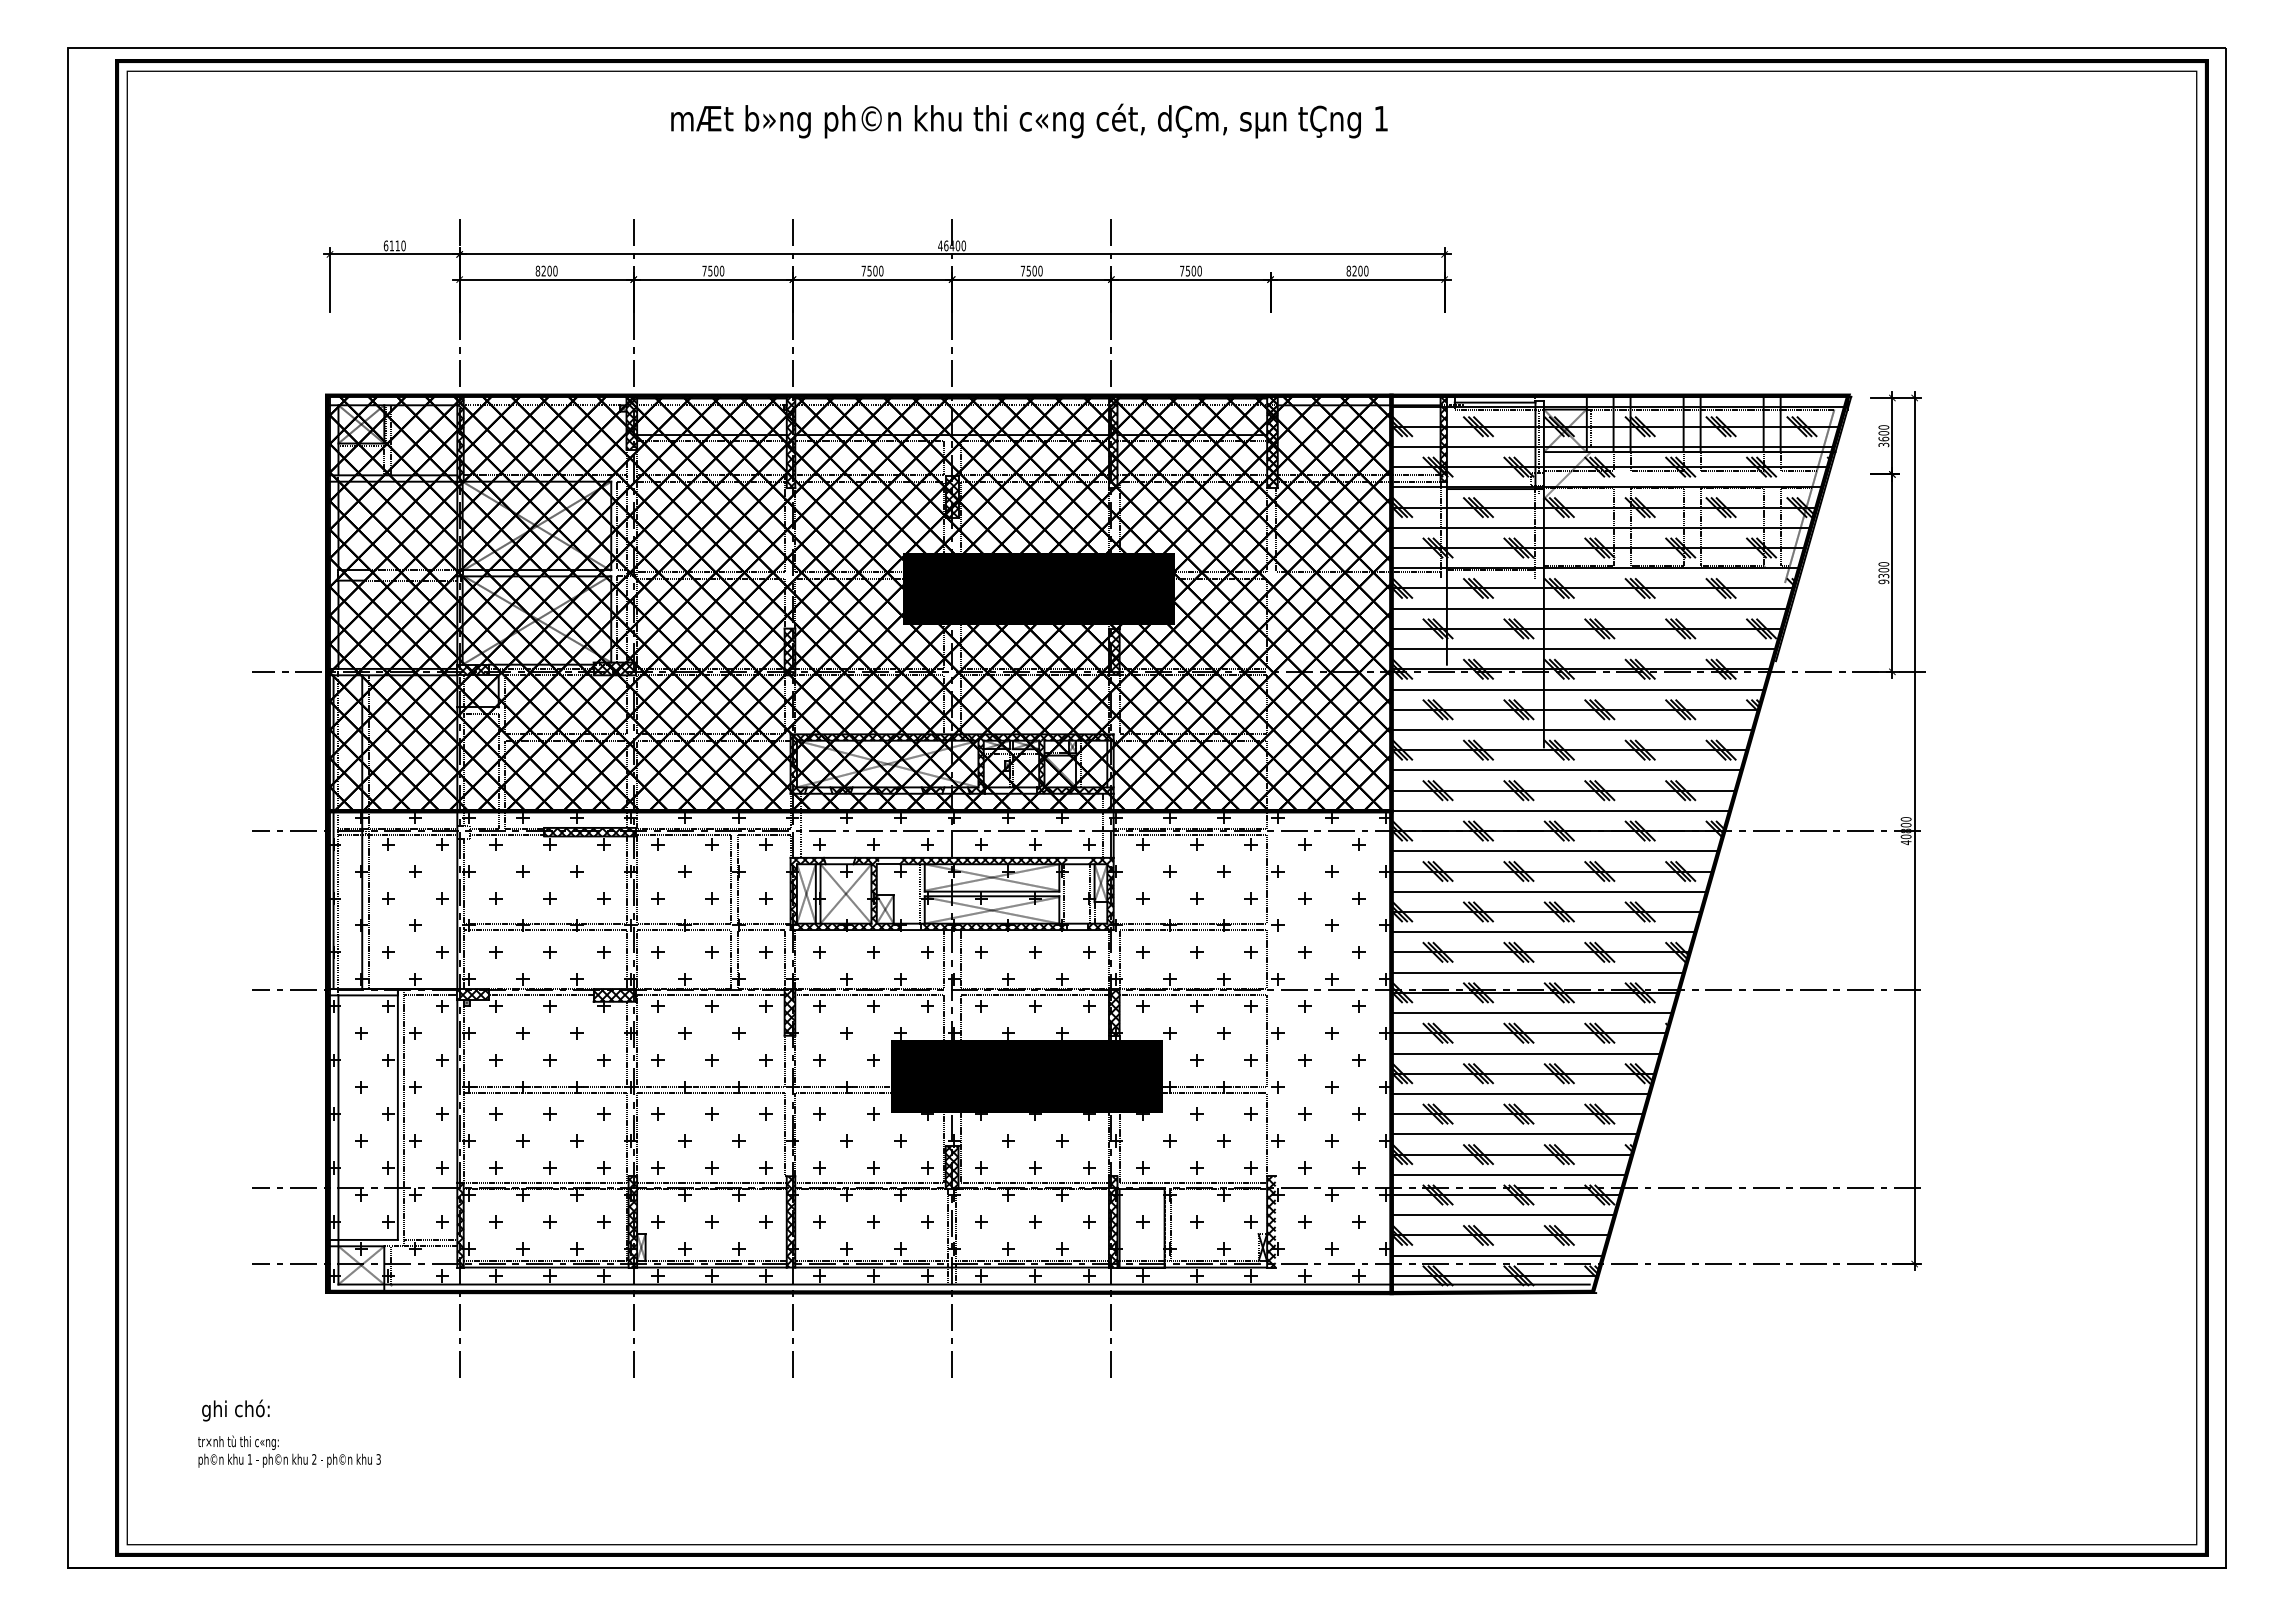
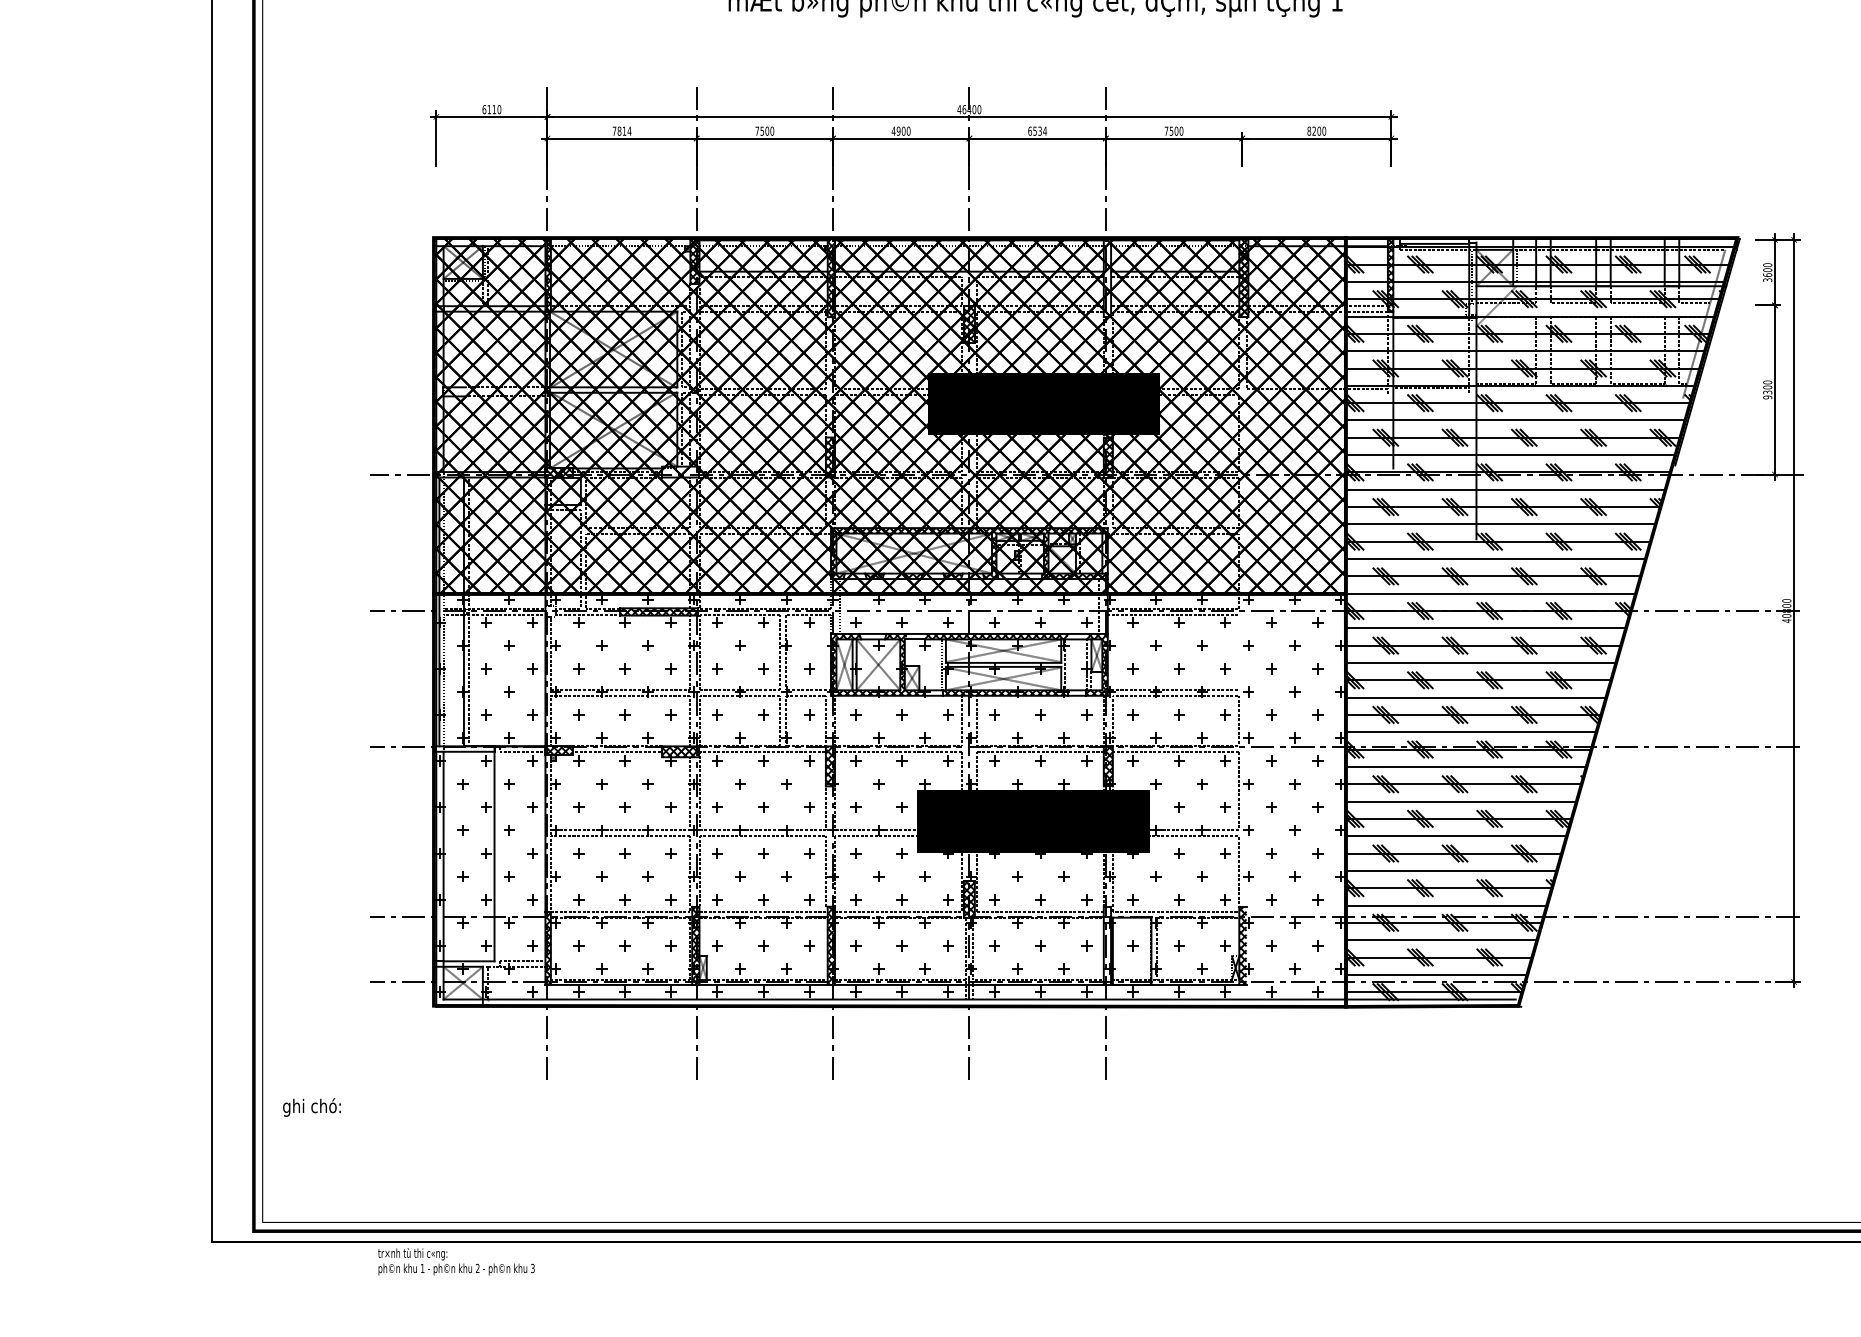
text: (546, 270) -> (621, 130), 8200 -> 7814
text: (866, 270) -> (896, 130), 7500 -> 4900
text: (1031, 270) -> (1037, 130), 7500 -> 6534
hatch: (1113, 442) -> (1107, 278), removed
hatch: (614, 668) -> (680, 471), removed
line: (1267, 879) -> (1239, 652), removed
line: (404, 1117) -> (500, 856), removed
hatch: (1112, 1221) -> (1106, 945), removed
text: (235, 1410) -> (311, 1107), moved
text: (289, 1451) -> (456, 1261), moved

